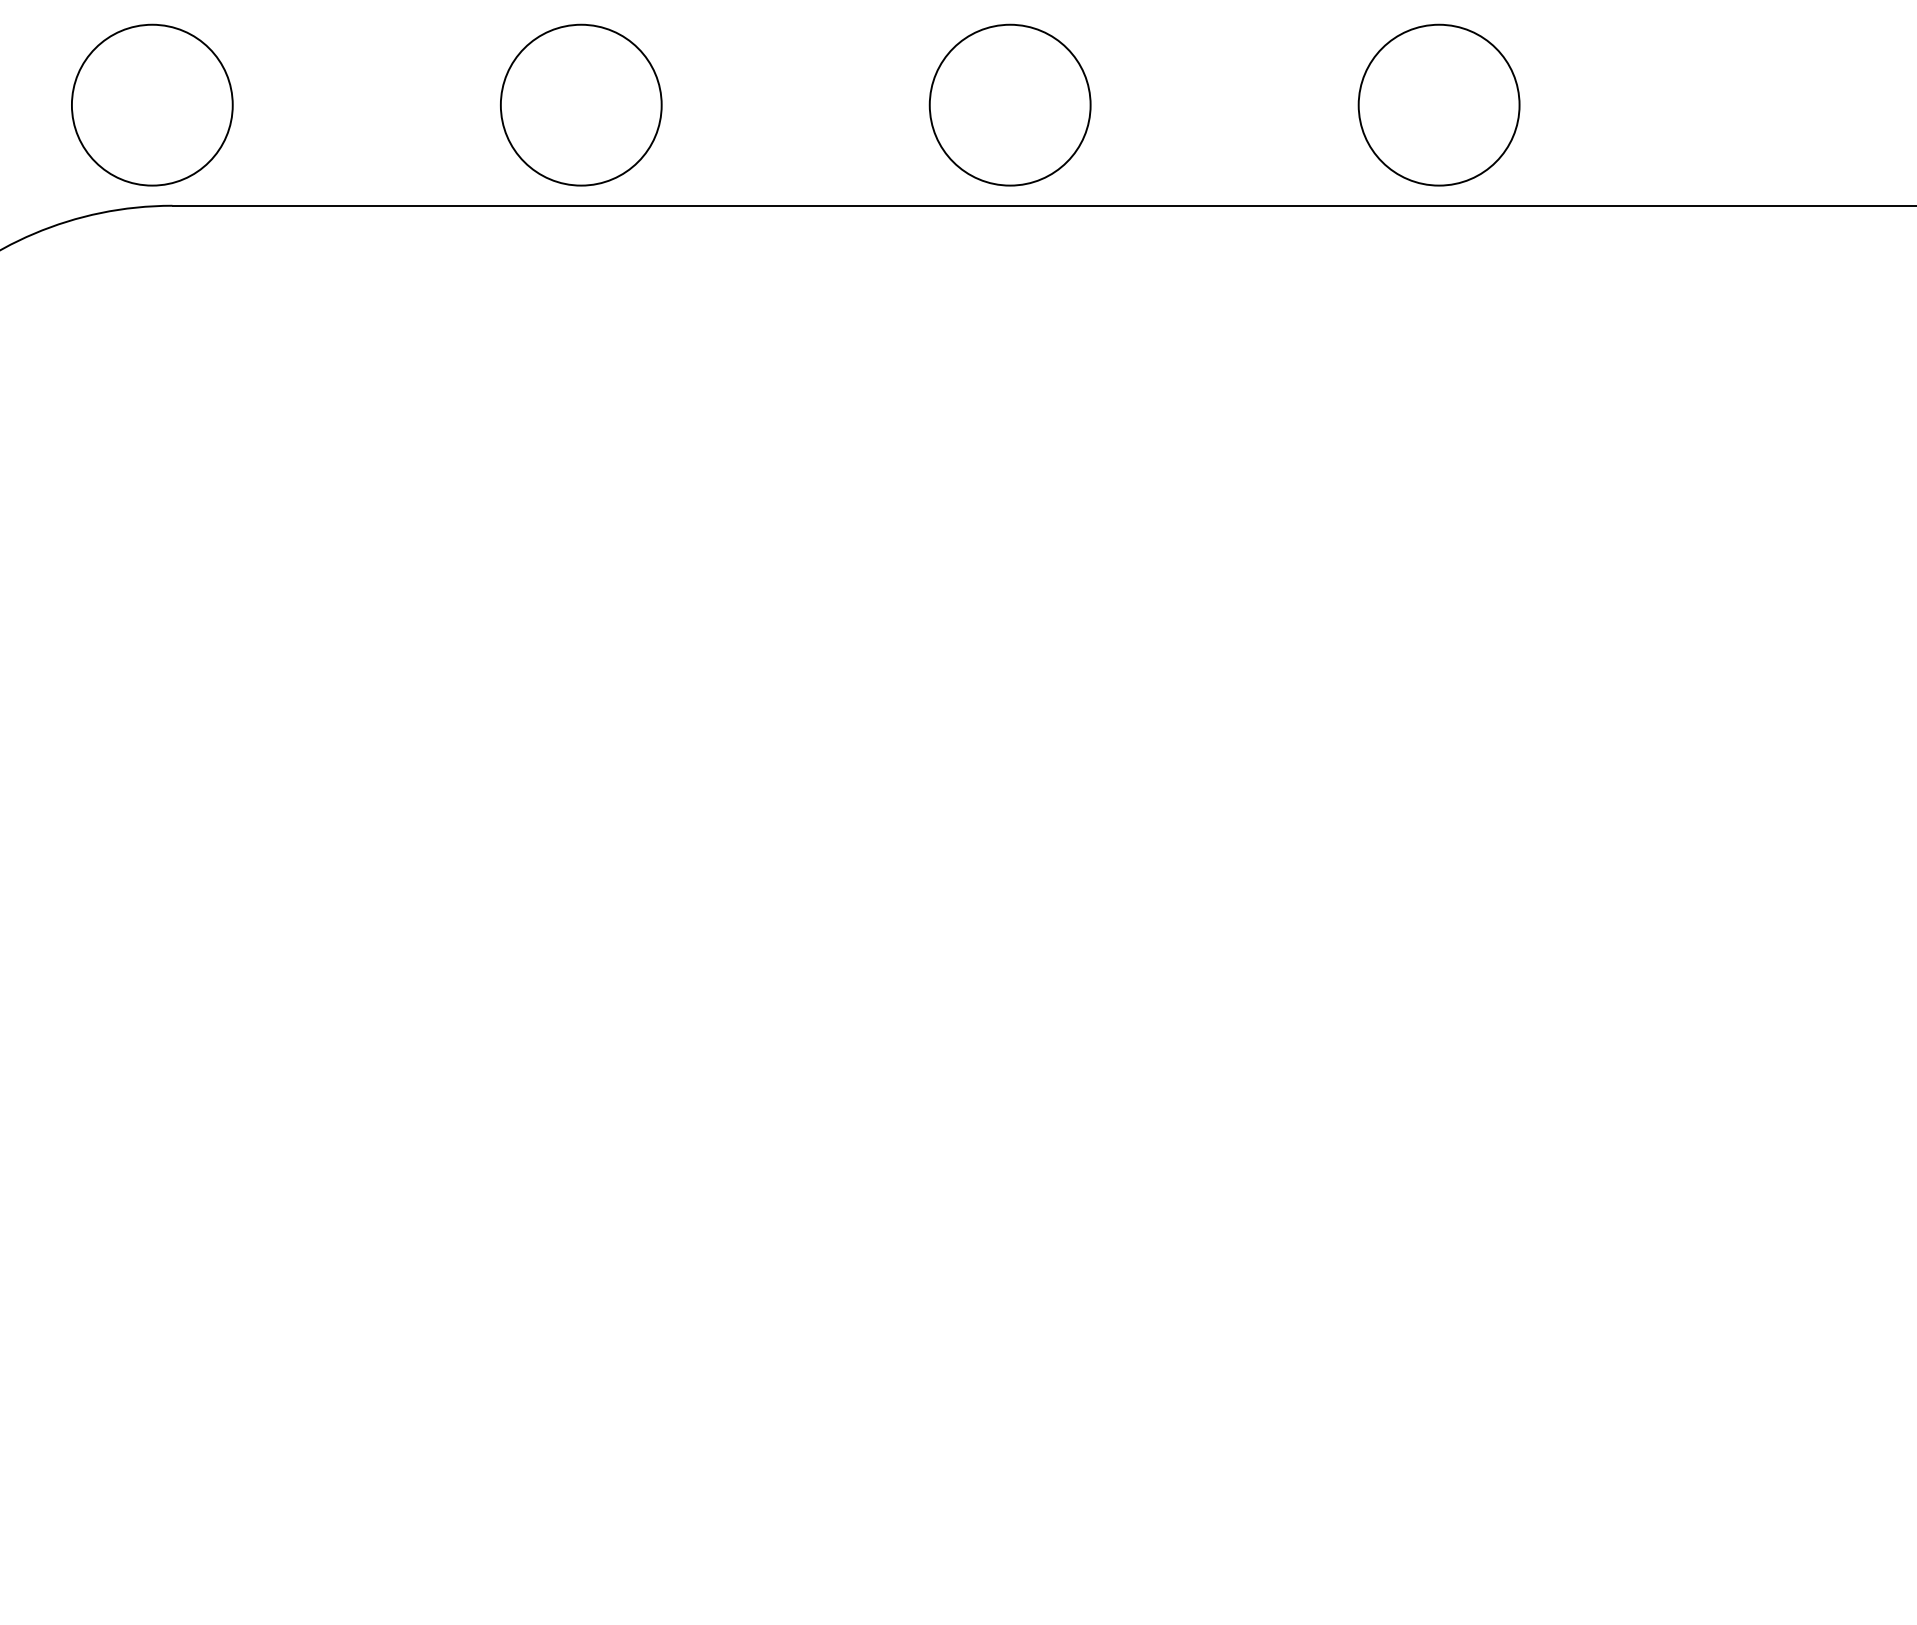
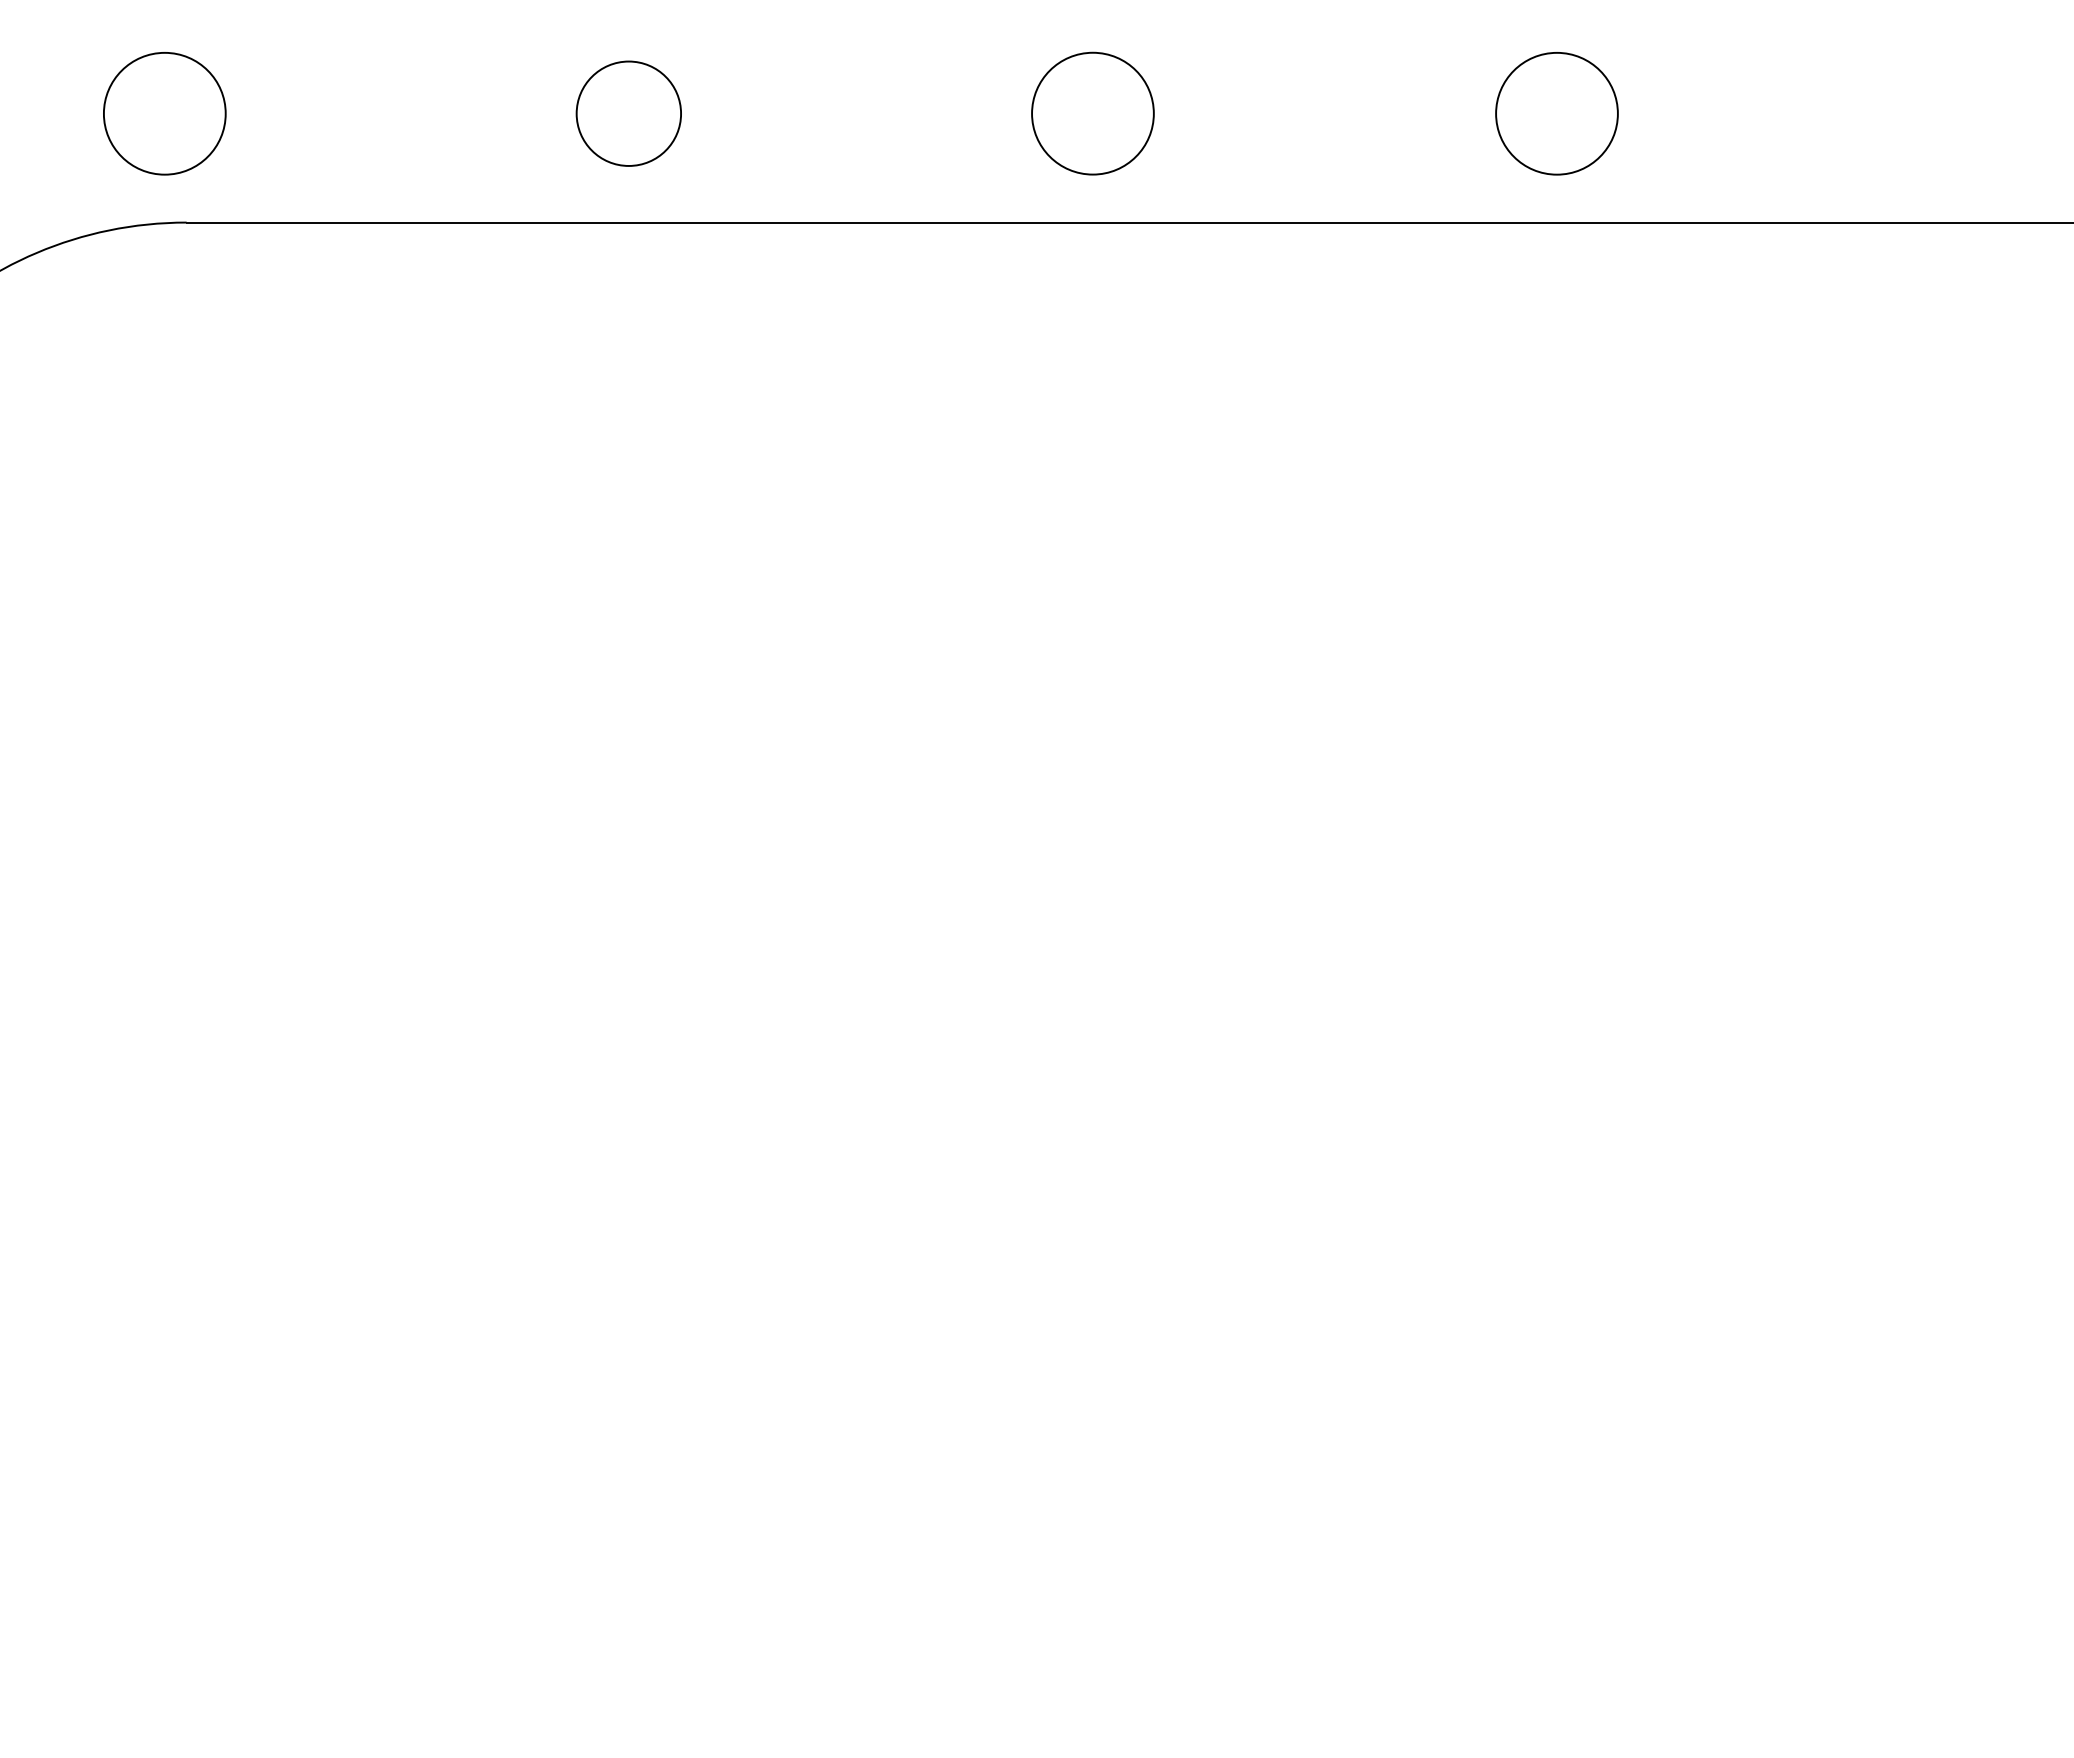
circle: (152, 104) -> (164, 113), size x0.7
circle: (580, 104) -> (628, 113), size x0.6
circle: (1009, 104) -> (1092, 113), size x0.7
circle: (1438, 104) -> (1556, 113), size x0.7

